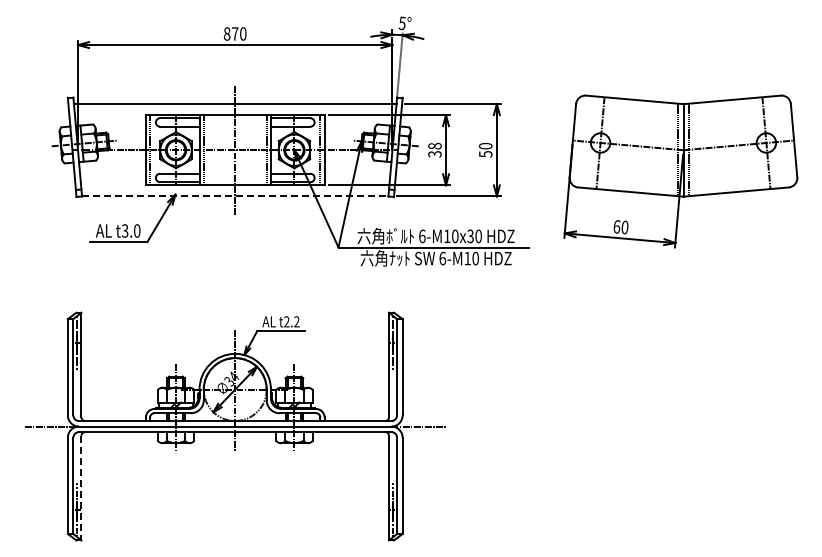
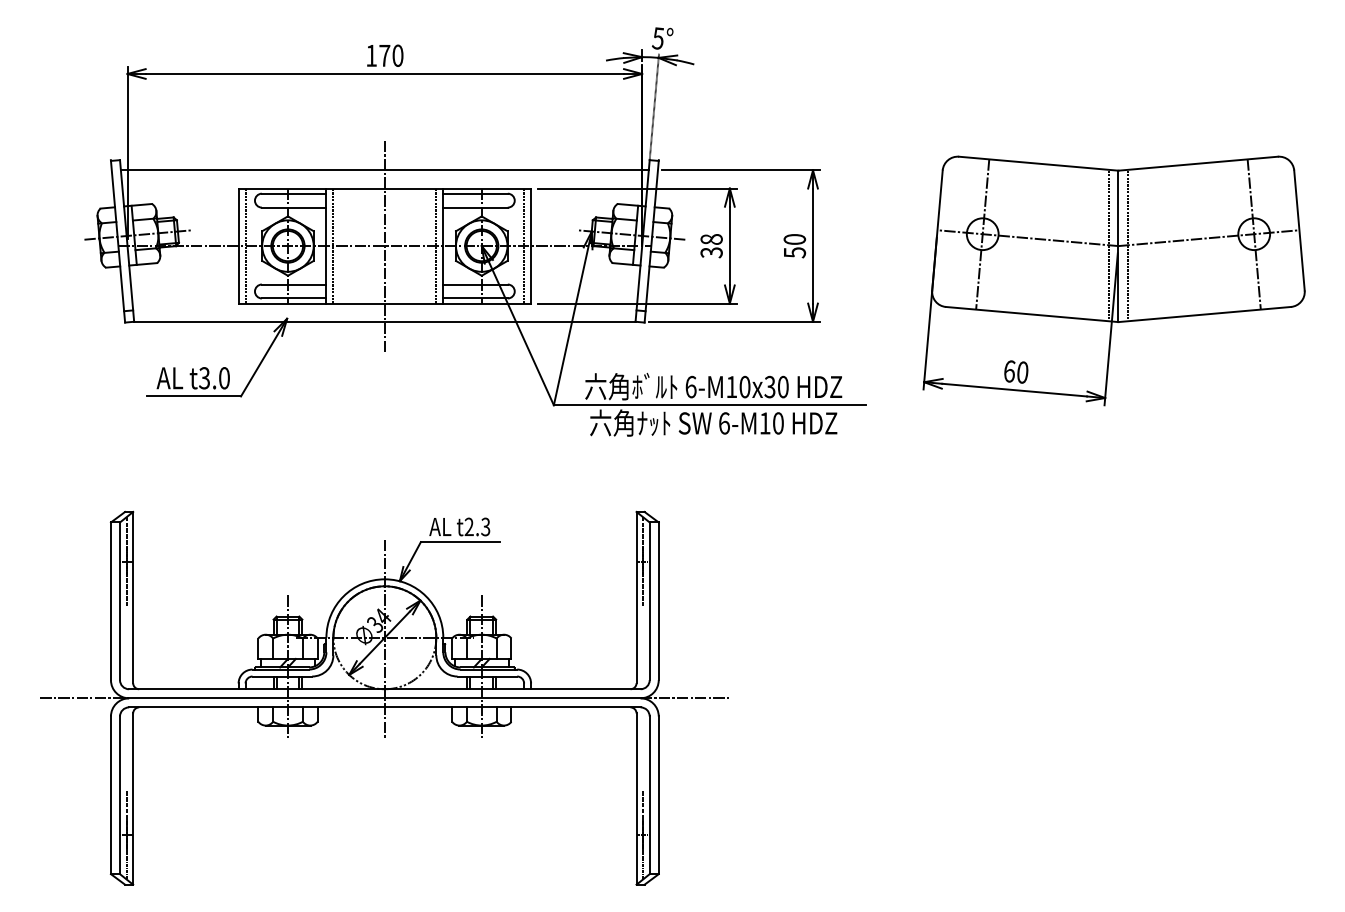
text: (226, 33) -> (370, 55), 870 -> 170
line: (235, 196) -> (385, 321), dashed -> solid
text: (296, 322) -> (485, 528), t2.2 -> t2.3
line: (81, 488) -> (133, 799), dashed -> solid

